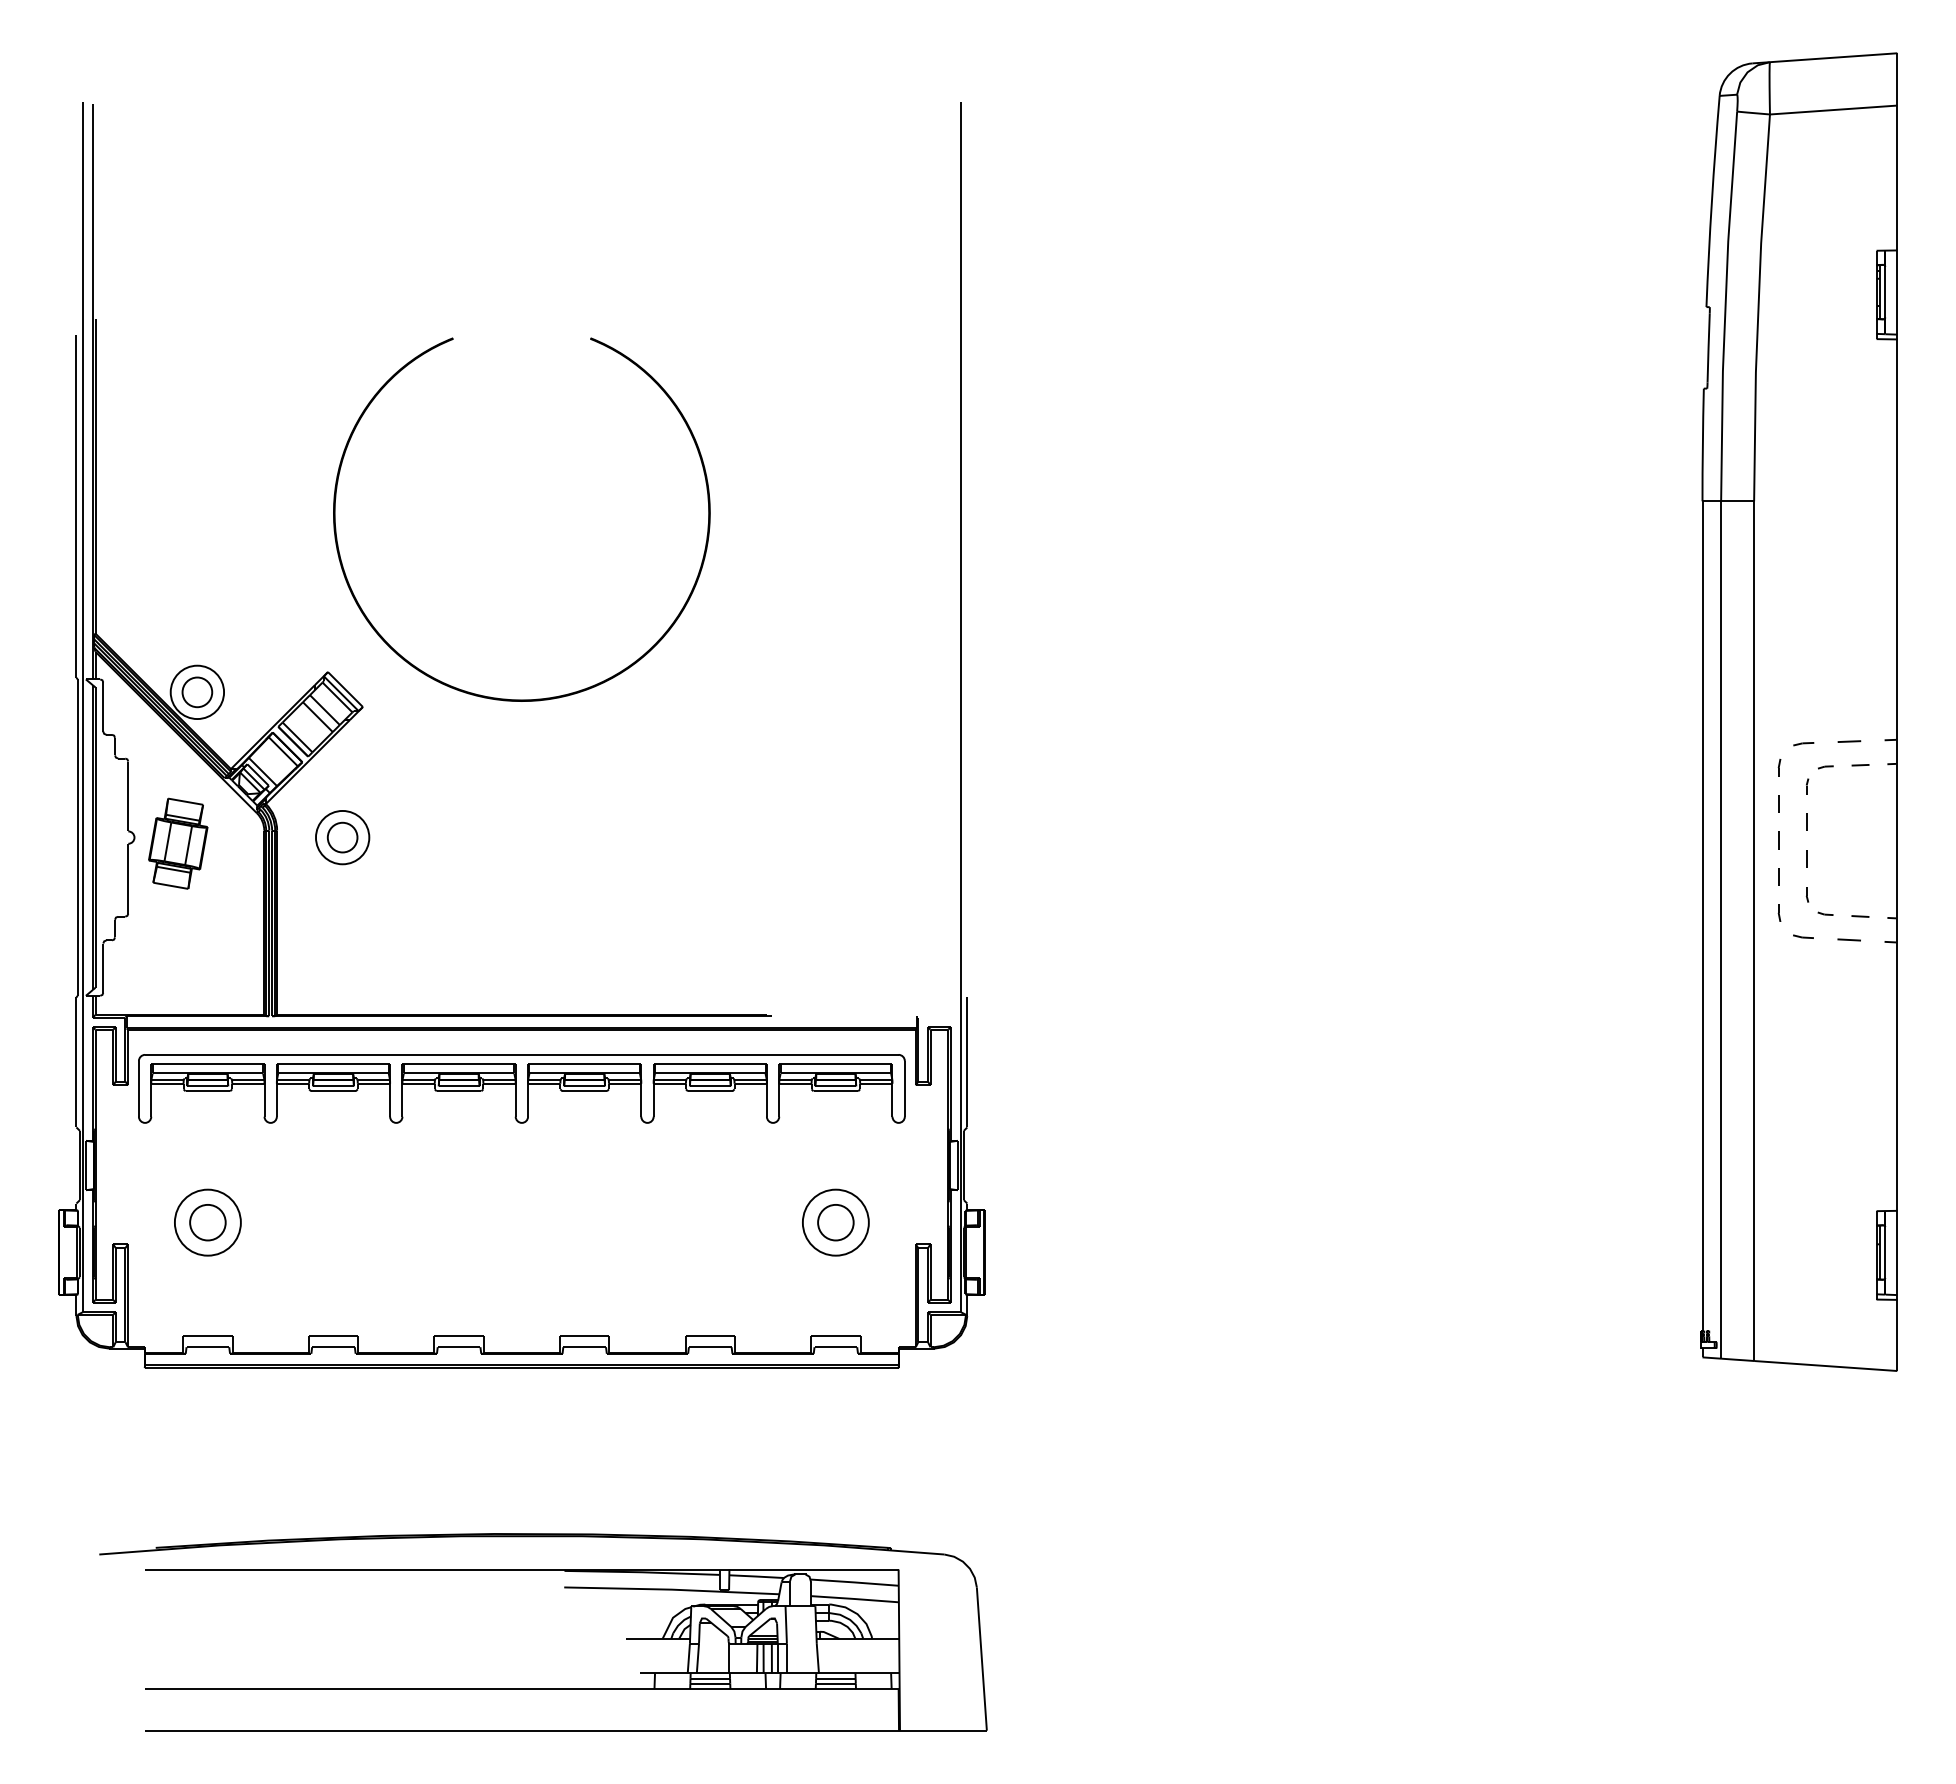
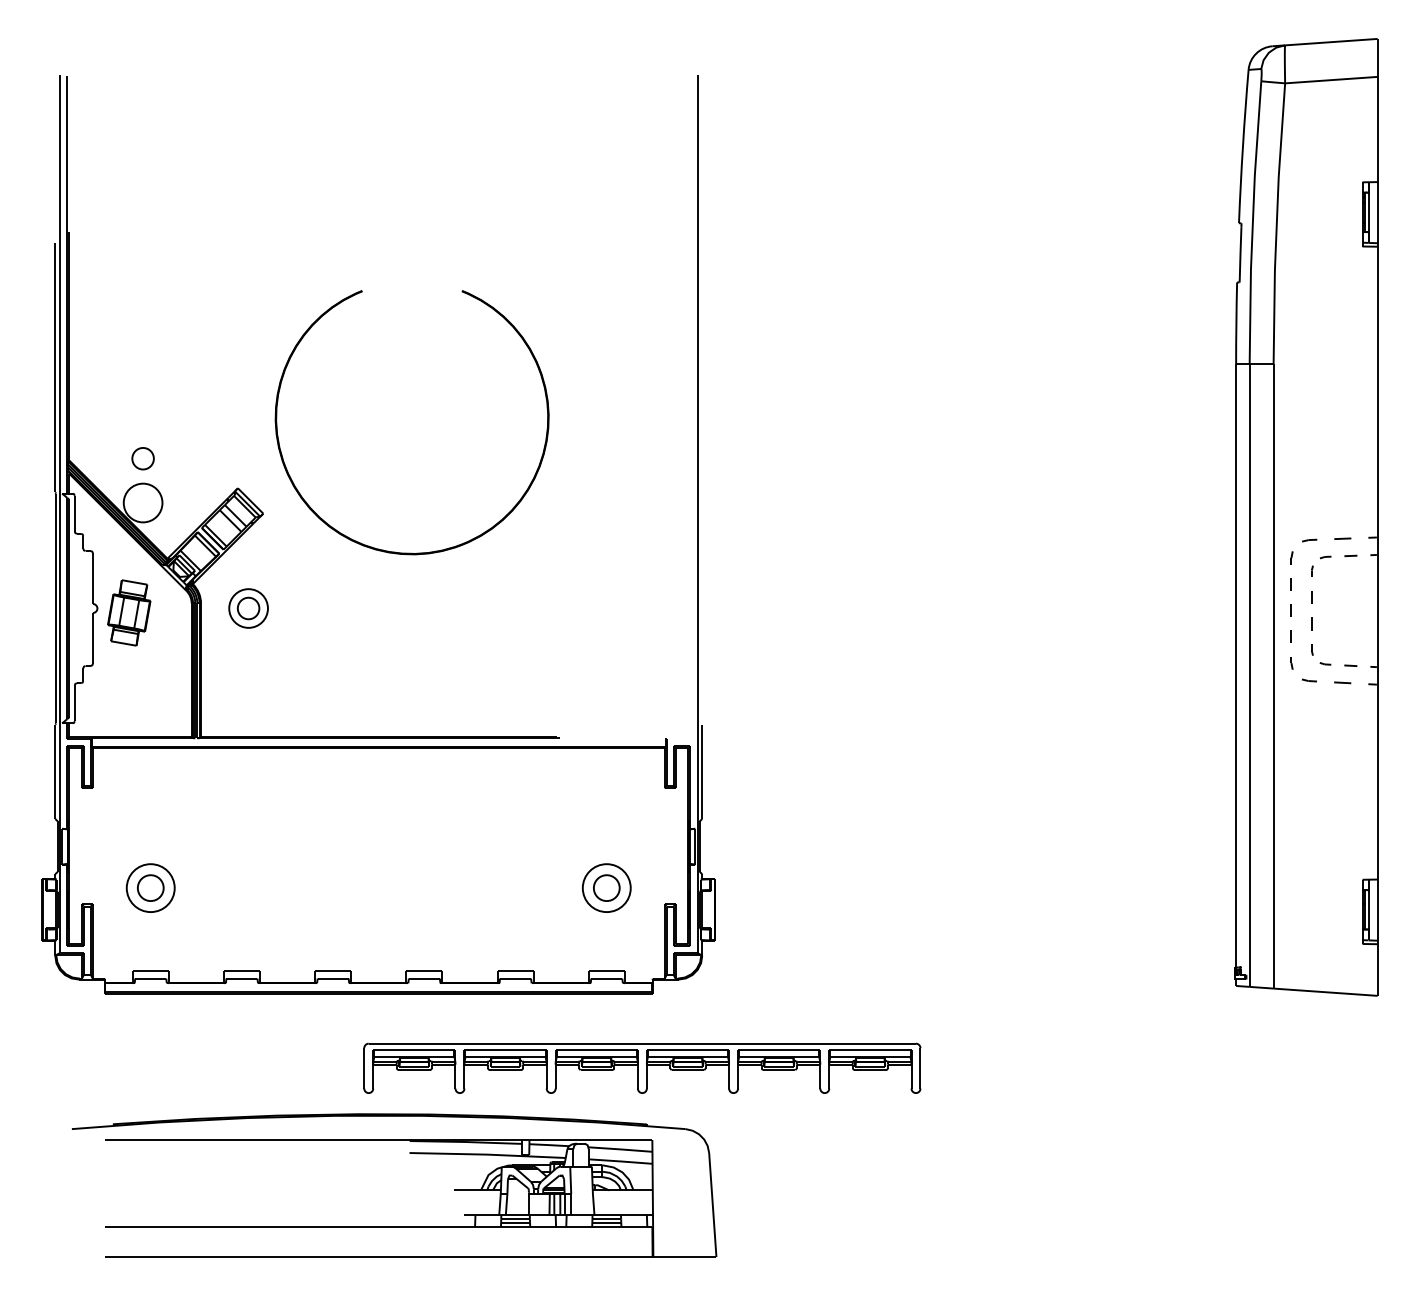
part: (197, 692) -> (143, 458), moved
part: (497, 697) -> (394, 551), moved
part: (521, 1088) -> (642, 1068), moved

